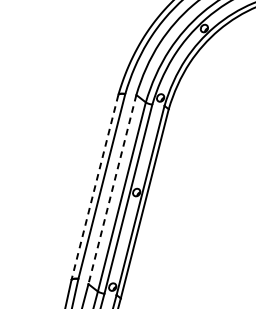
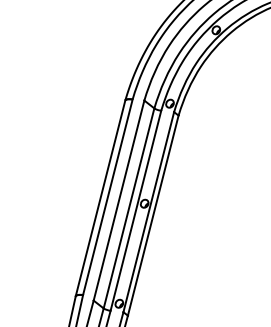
line: (94, 187) -> (100, 198), dashed -> solid
line: (111, 190) -> (118, 201), dashed -> solid

